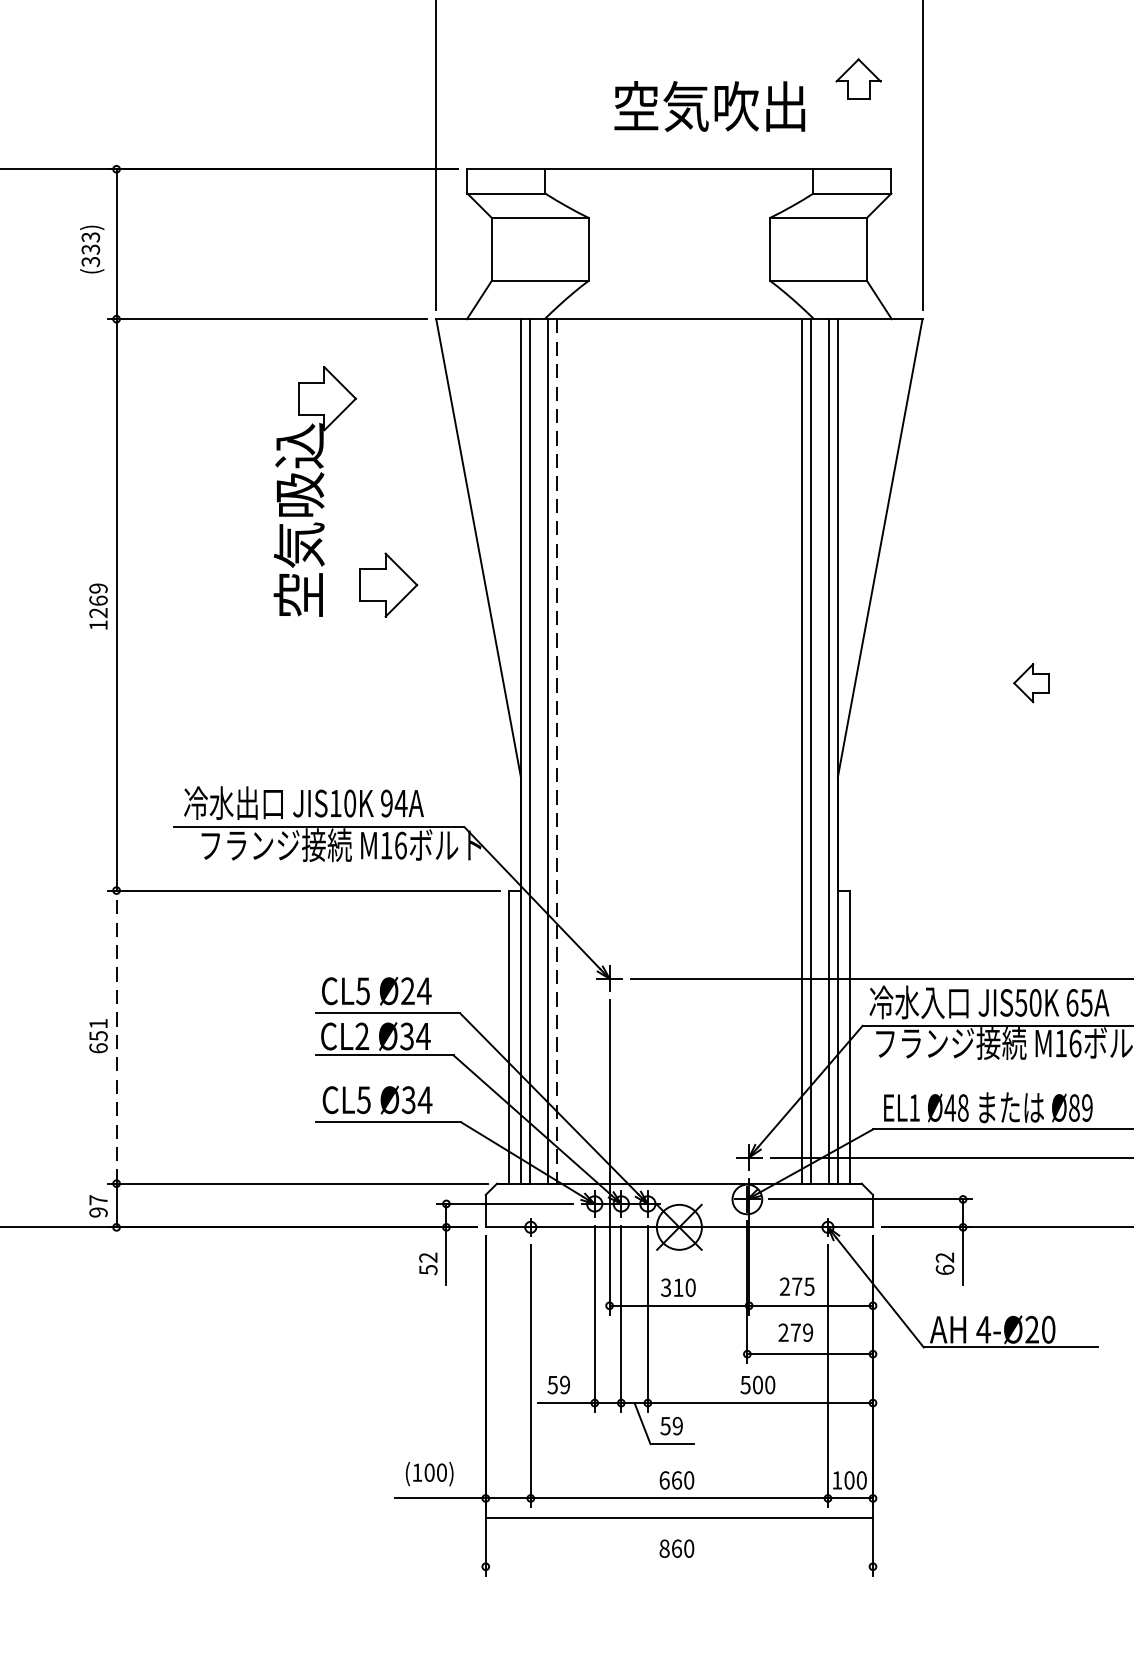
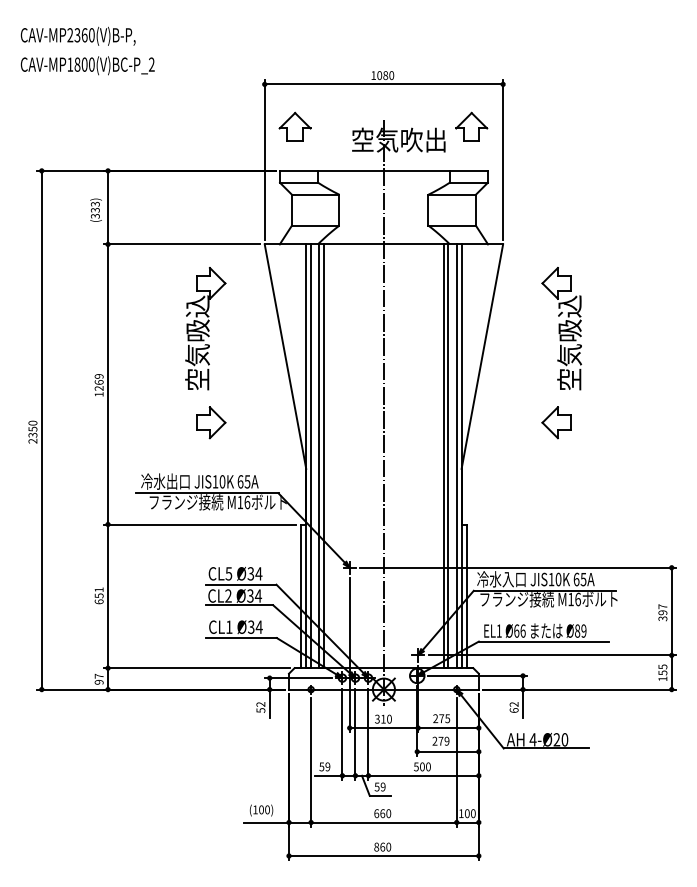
part: (496, 78) -> (294, 126), added
part: (858, 78) -> (471, 126), size x1.43
part: (1041, 490) -> (561, 328), added
part: (388, 584) -> (211, 422), moved
line: (678, 662) -> (383, 412), added
part: (1031, 682) -> (556, 422), size x1.67
line: (556, 751) -> (323, 456), dashed -> solid
text: (392, 802) -> (243, 481), 94A -> 65A
text: (407, 990) -> (250, 573), Ø24 -> Ø34
text: (1021, 1002) -> (551, 579), JIS50K -> JIS10K
line: (117, 1037) -> (108, 596), dashed -> solid
text: (364, 1098) -> (229, 626), CL5 -> CL1
text: (955, 1106) -> (519, 630), Ø48 -> Ø66
line: (678, 1516) -> (383, 855), moved

